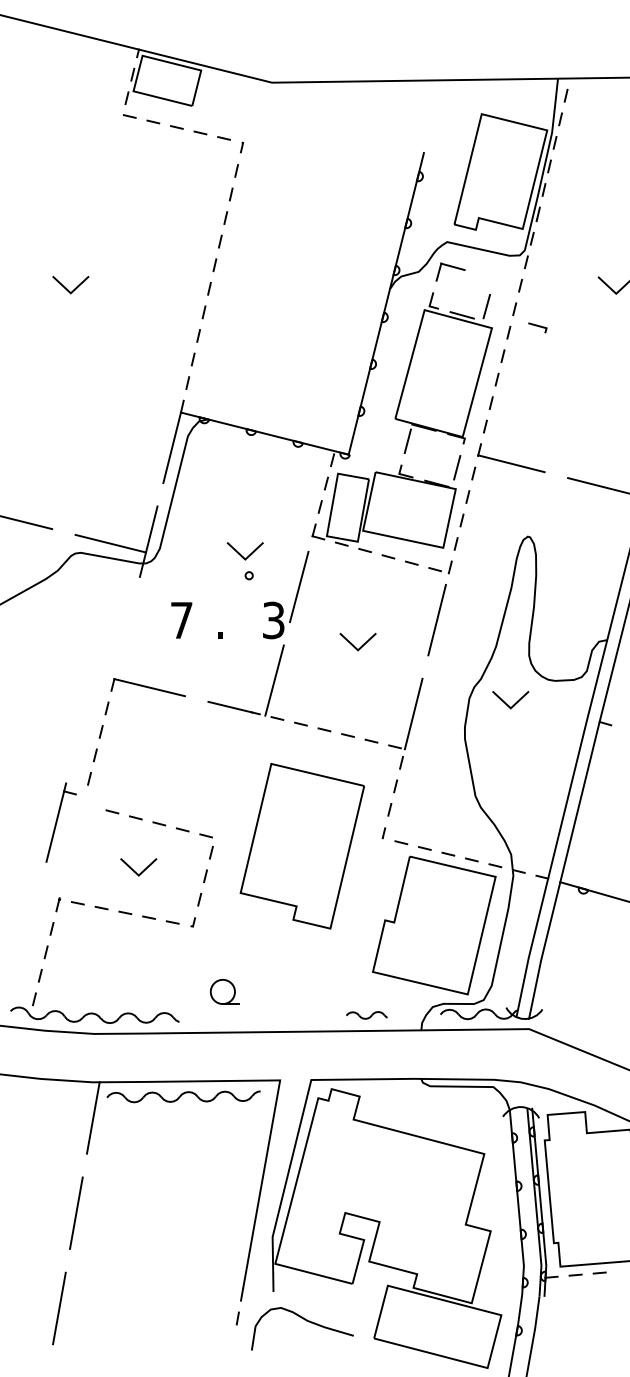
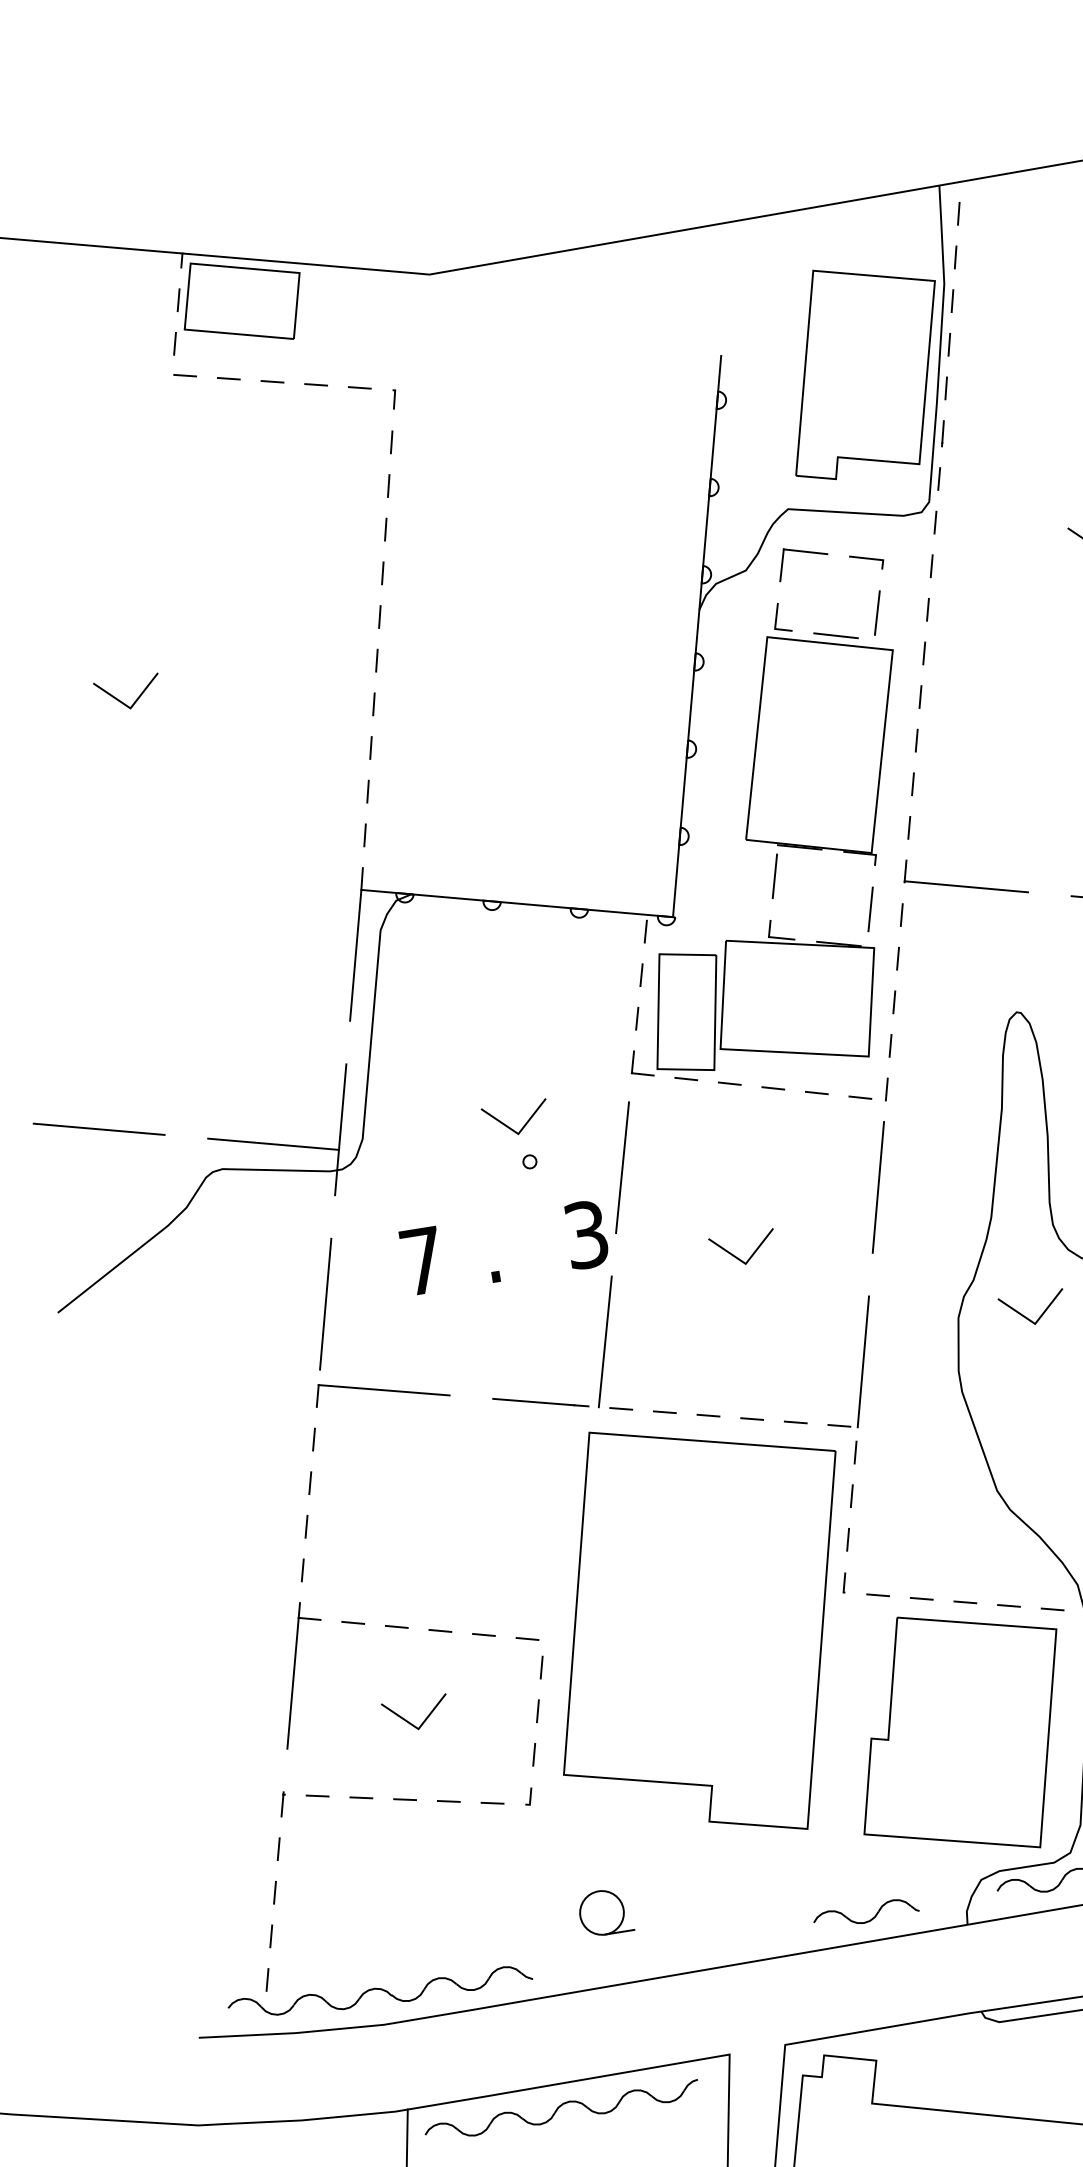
line: (537, 326) -> (866, 559), moved
line: (125, 635) -> (326, 1304), added
part: (60, 822) -> (301, 1674), moved
part: (302, 845) -> (702, 1628), size x1.43
part: (366, 1015) -> (865, 1913), size x1.43

